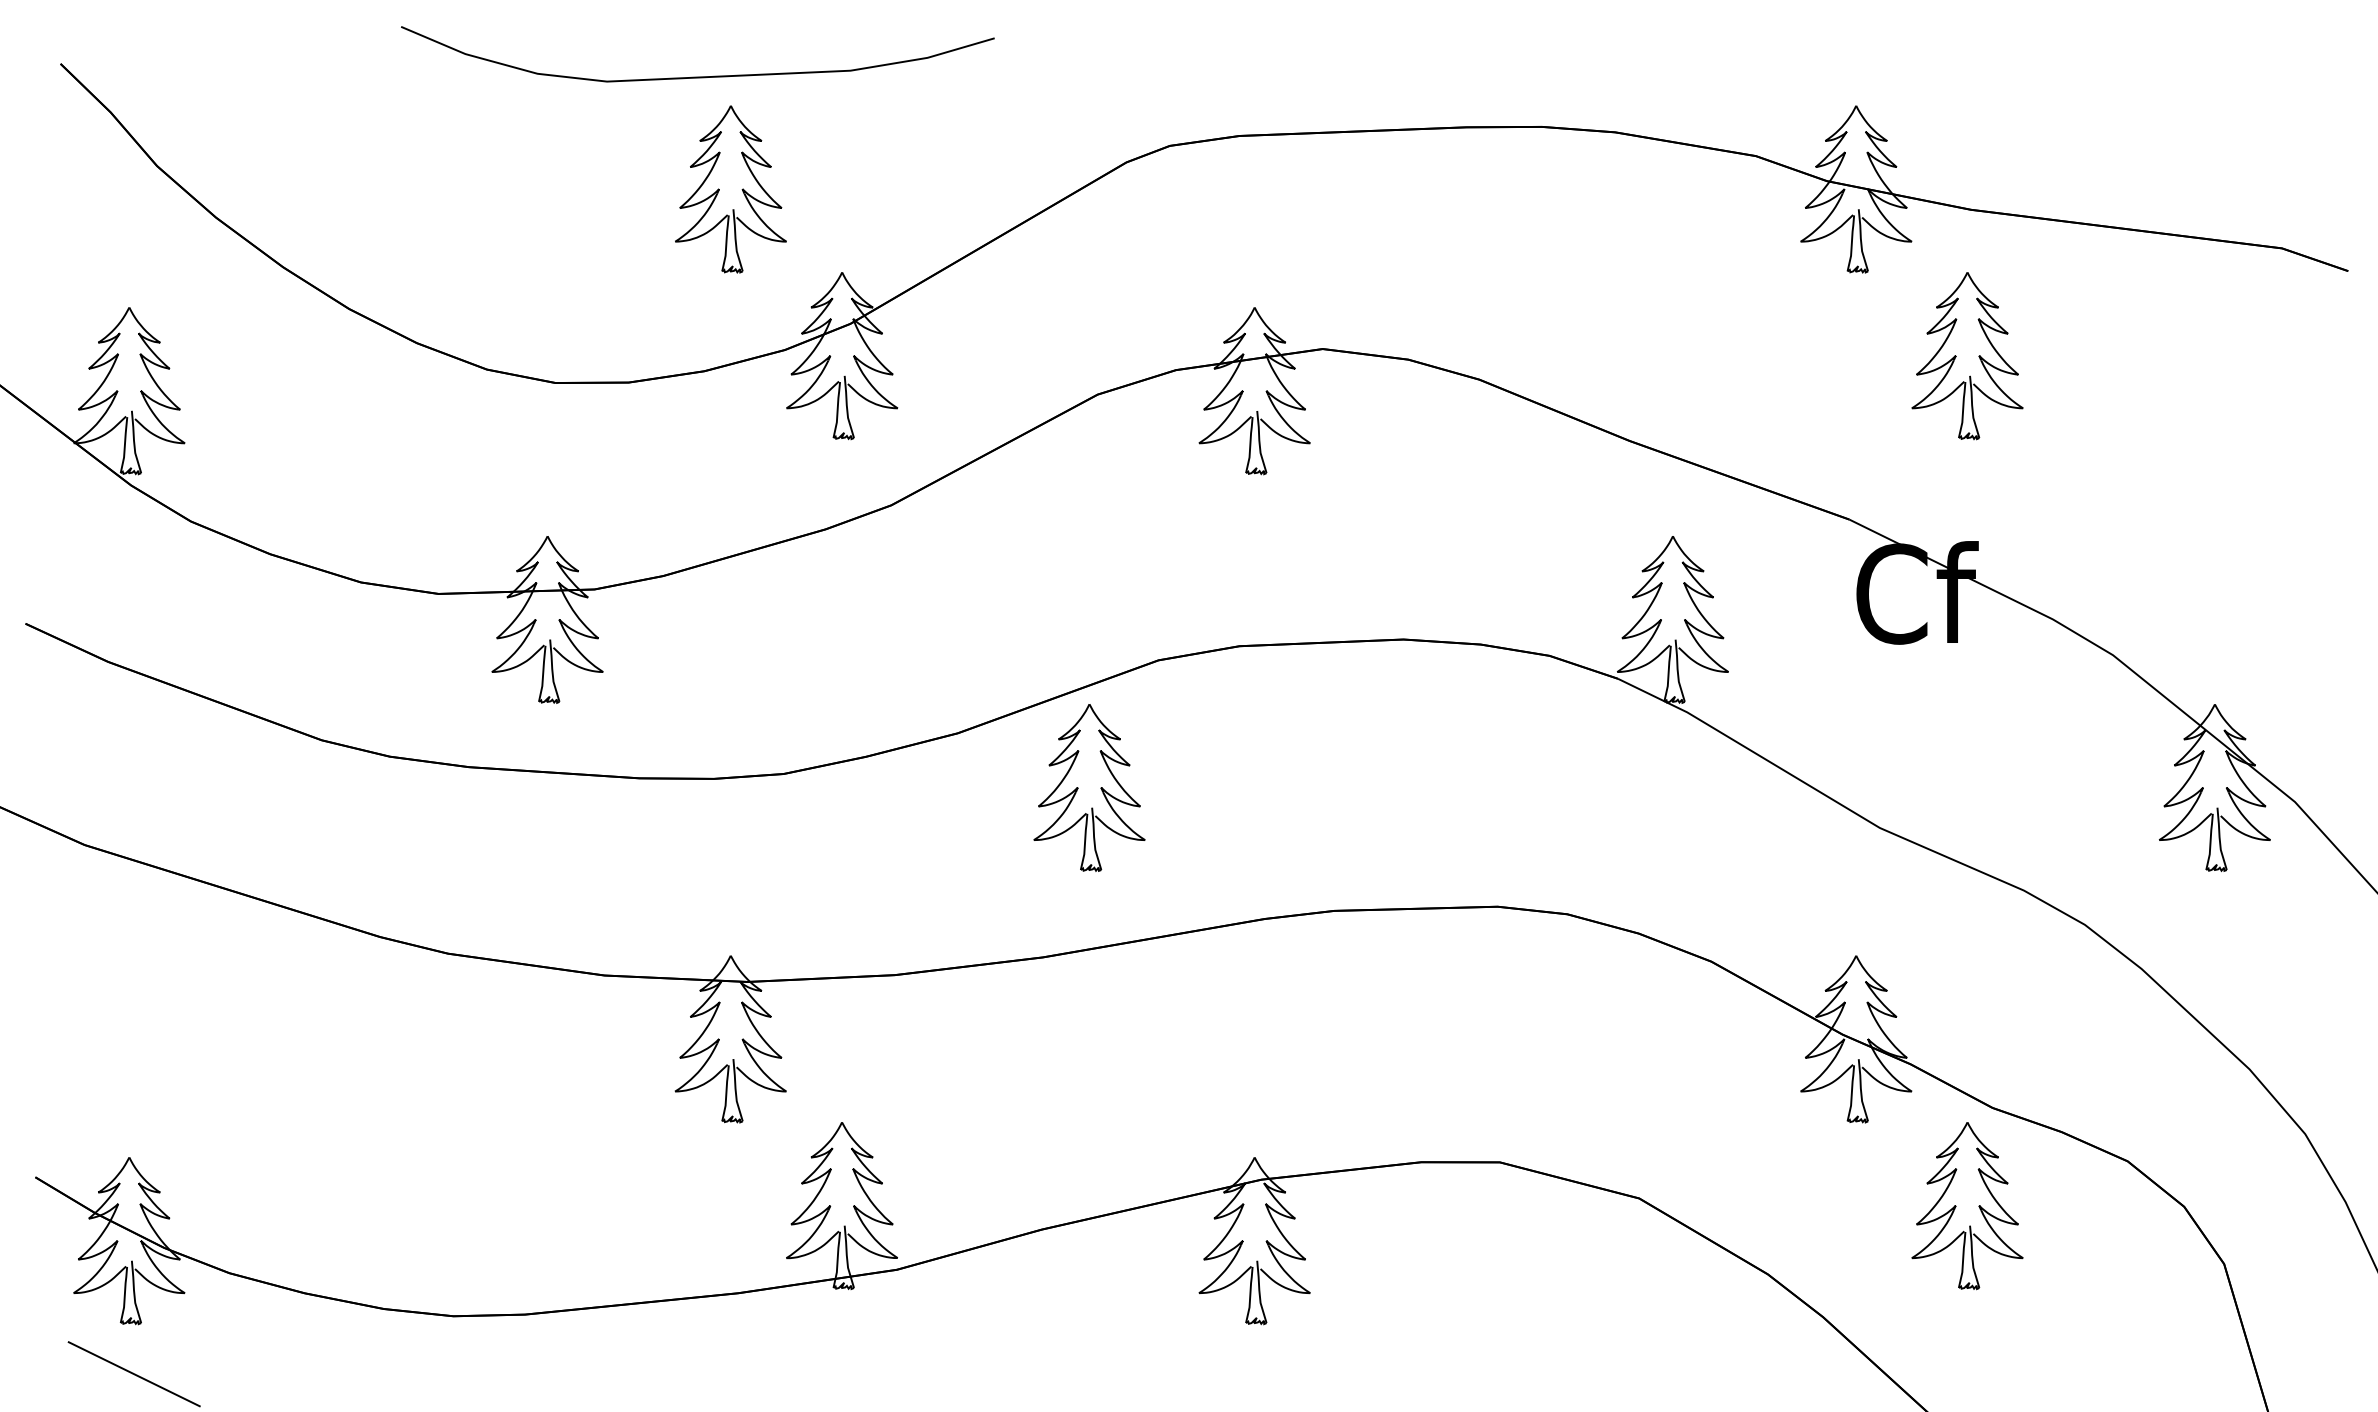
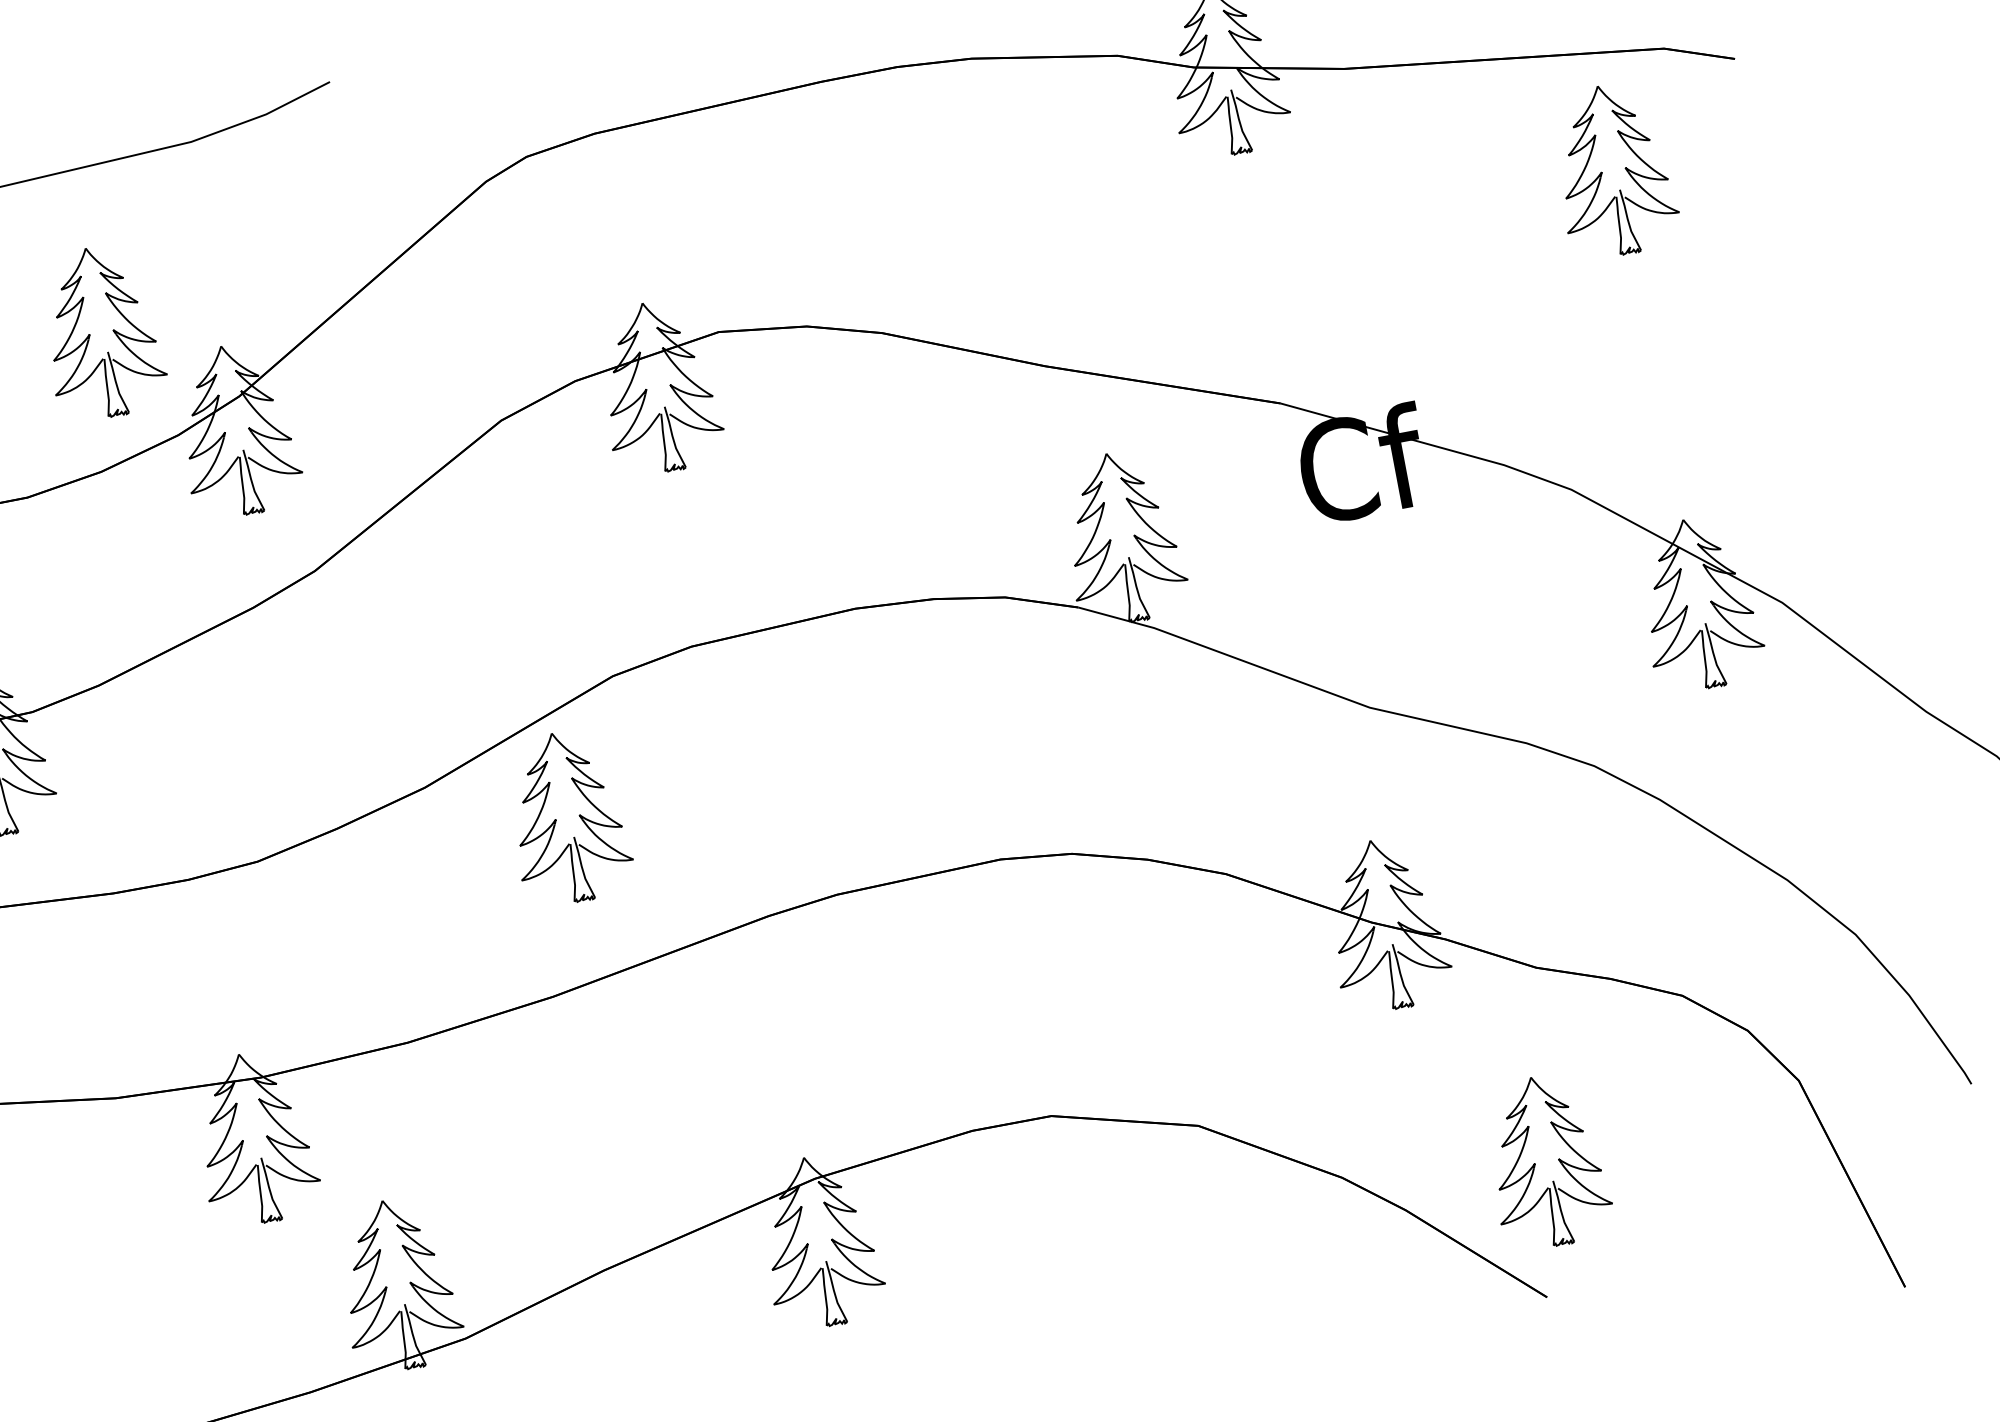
part: (730, 189) -> (101, 332), moved
part: (1956, 356) -> (1602, 172), moved
part: (1956, 1206) -> (1535, 1164), moved

